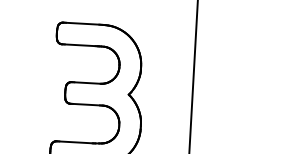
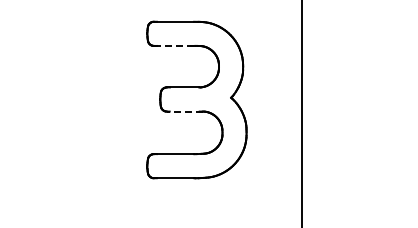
line: (79, 44) -> (173, 45), solid -> dashed
line: (86, 104) -> (184, 111), solid -> dashed

